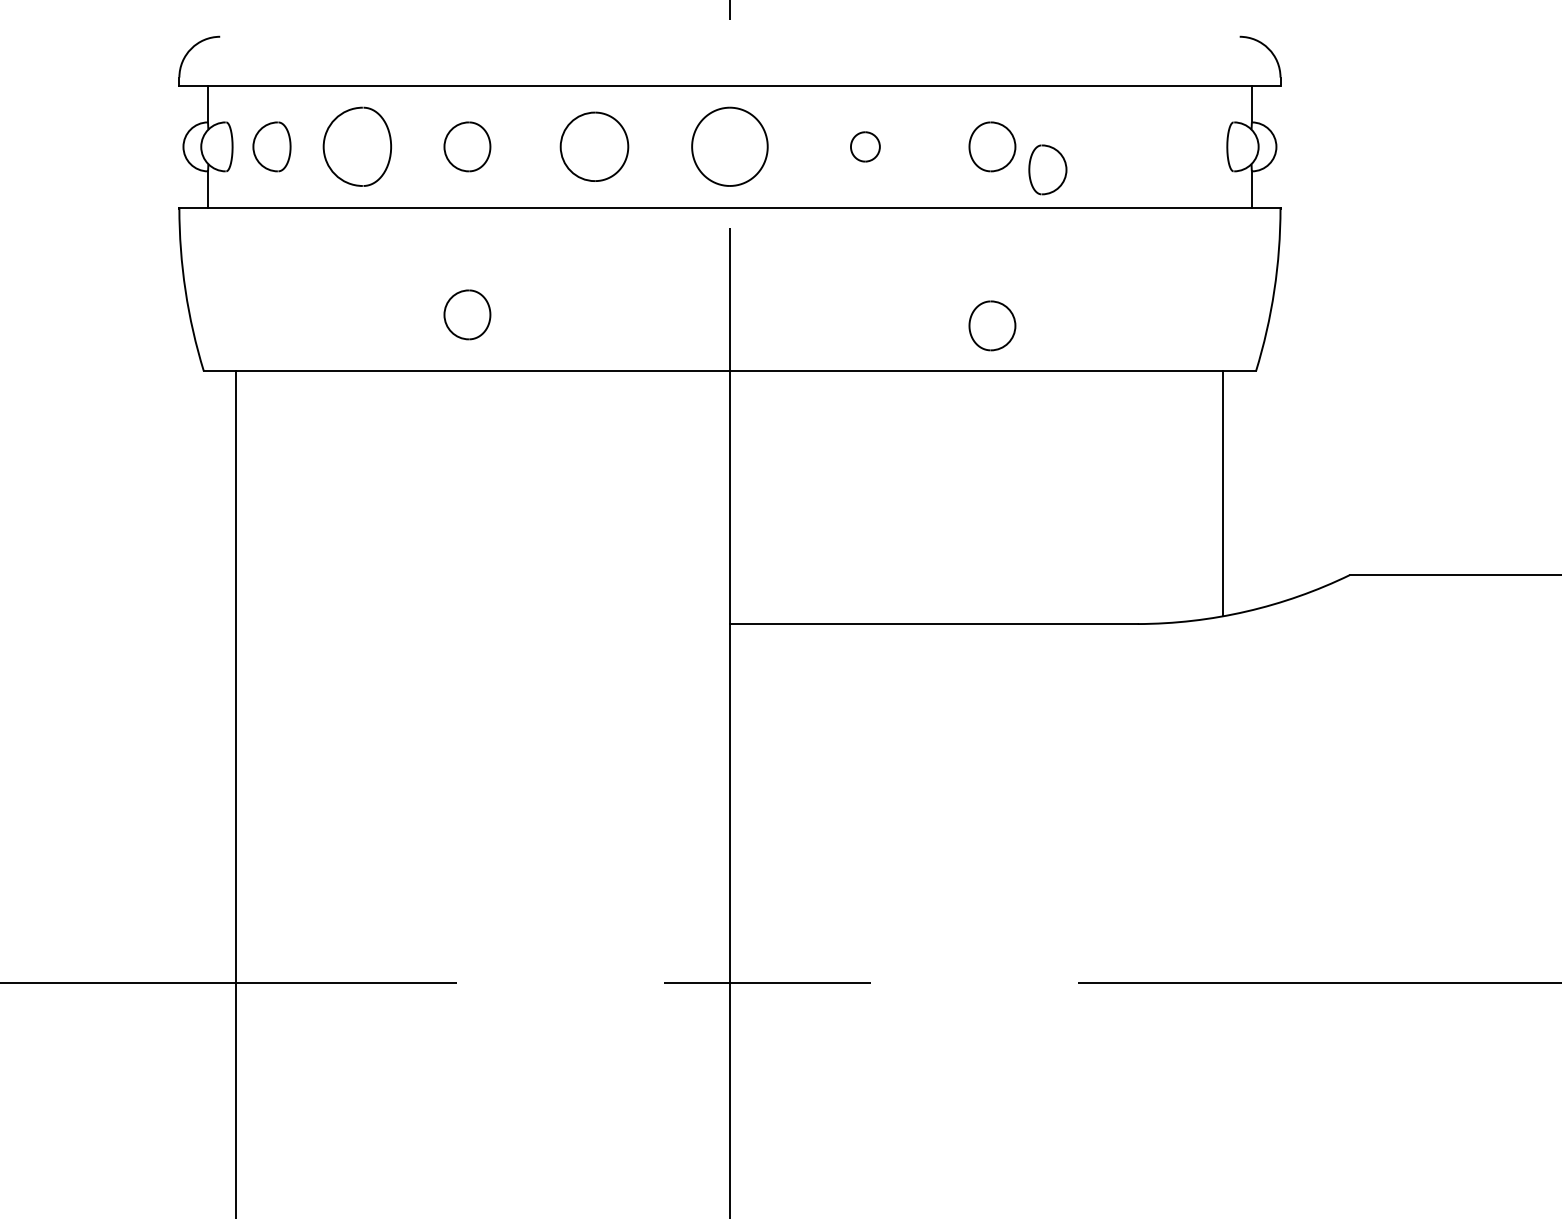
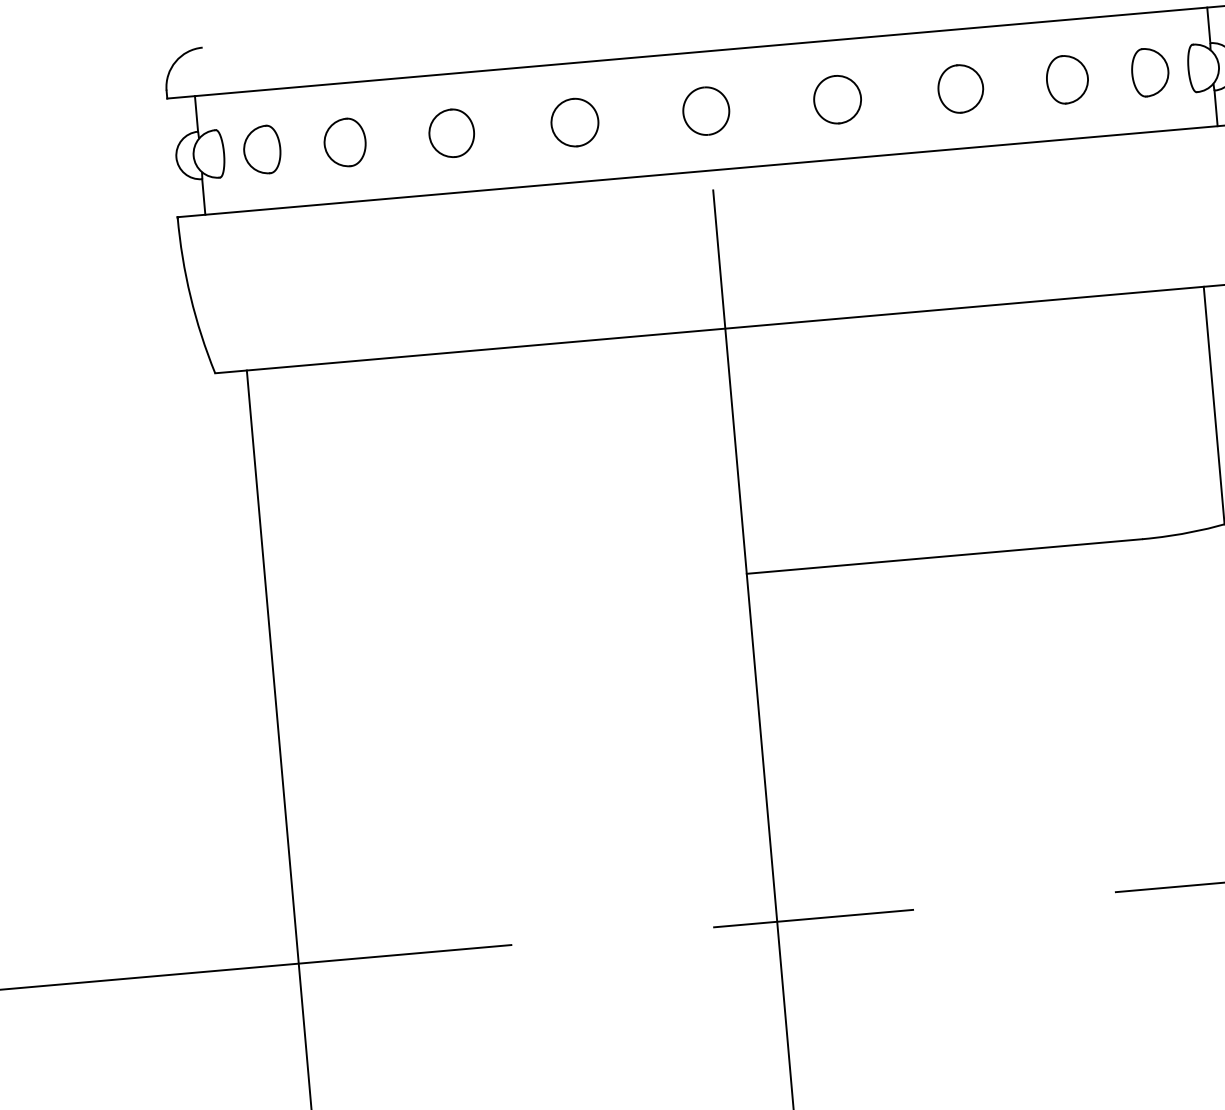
part: (357, 146) -> (345, 142), size x0.62
part: (594, 146) -> (574, 122), size x0.71
part: (729, 146) -> (705, 110), size x0.62
part: (865, 146) -> (837, 99), size x1.67
part: (1102, 146) -> (1067, 79), added
part: (1047, 169) -> (1149, 71), moved
part: (467, 314) -> (466, 295), removed
part: (992, 325) -> (976, 262), removed

